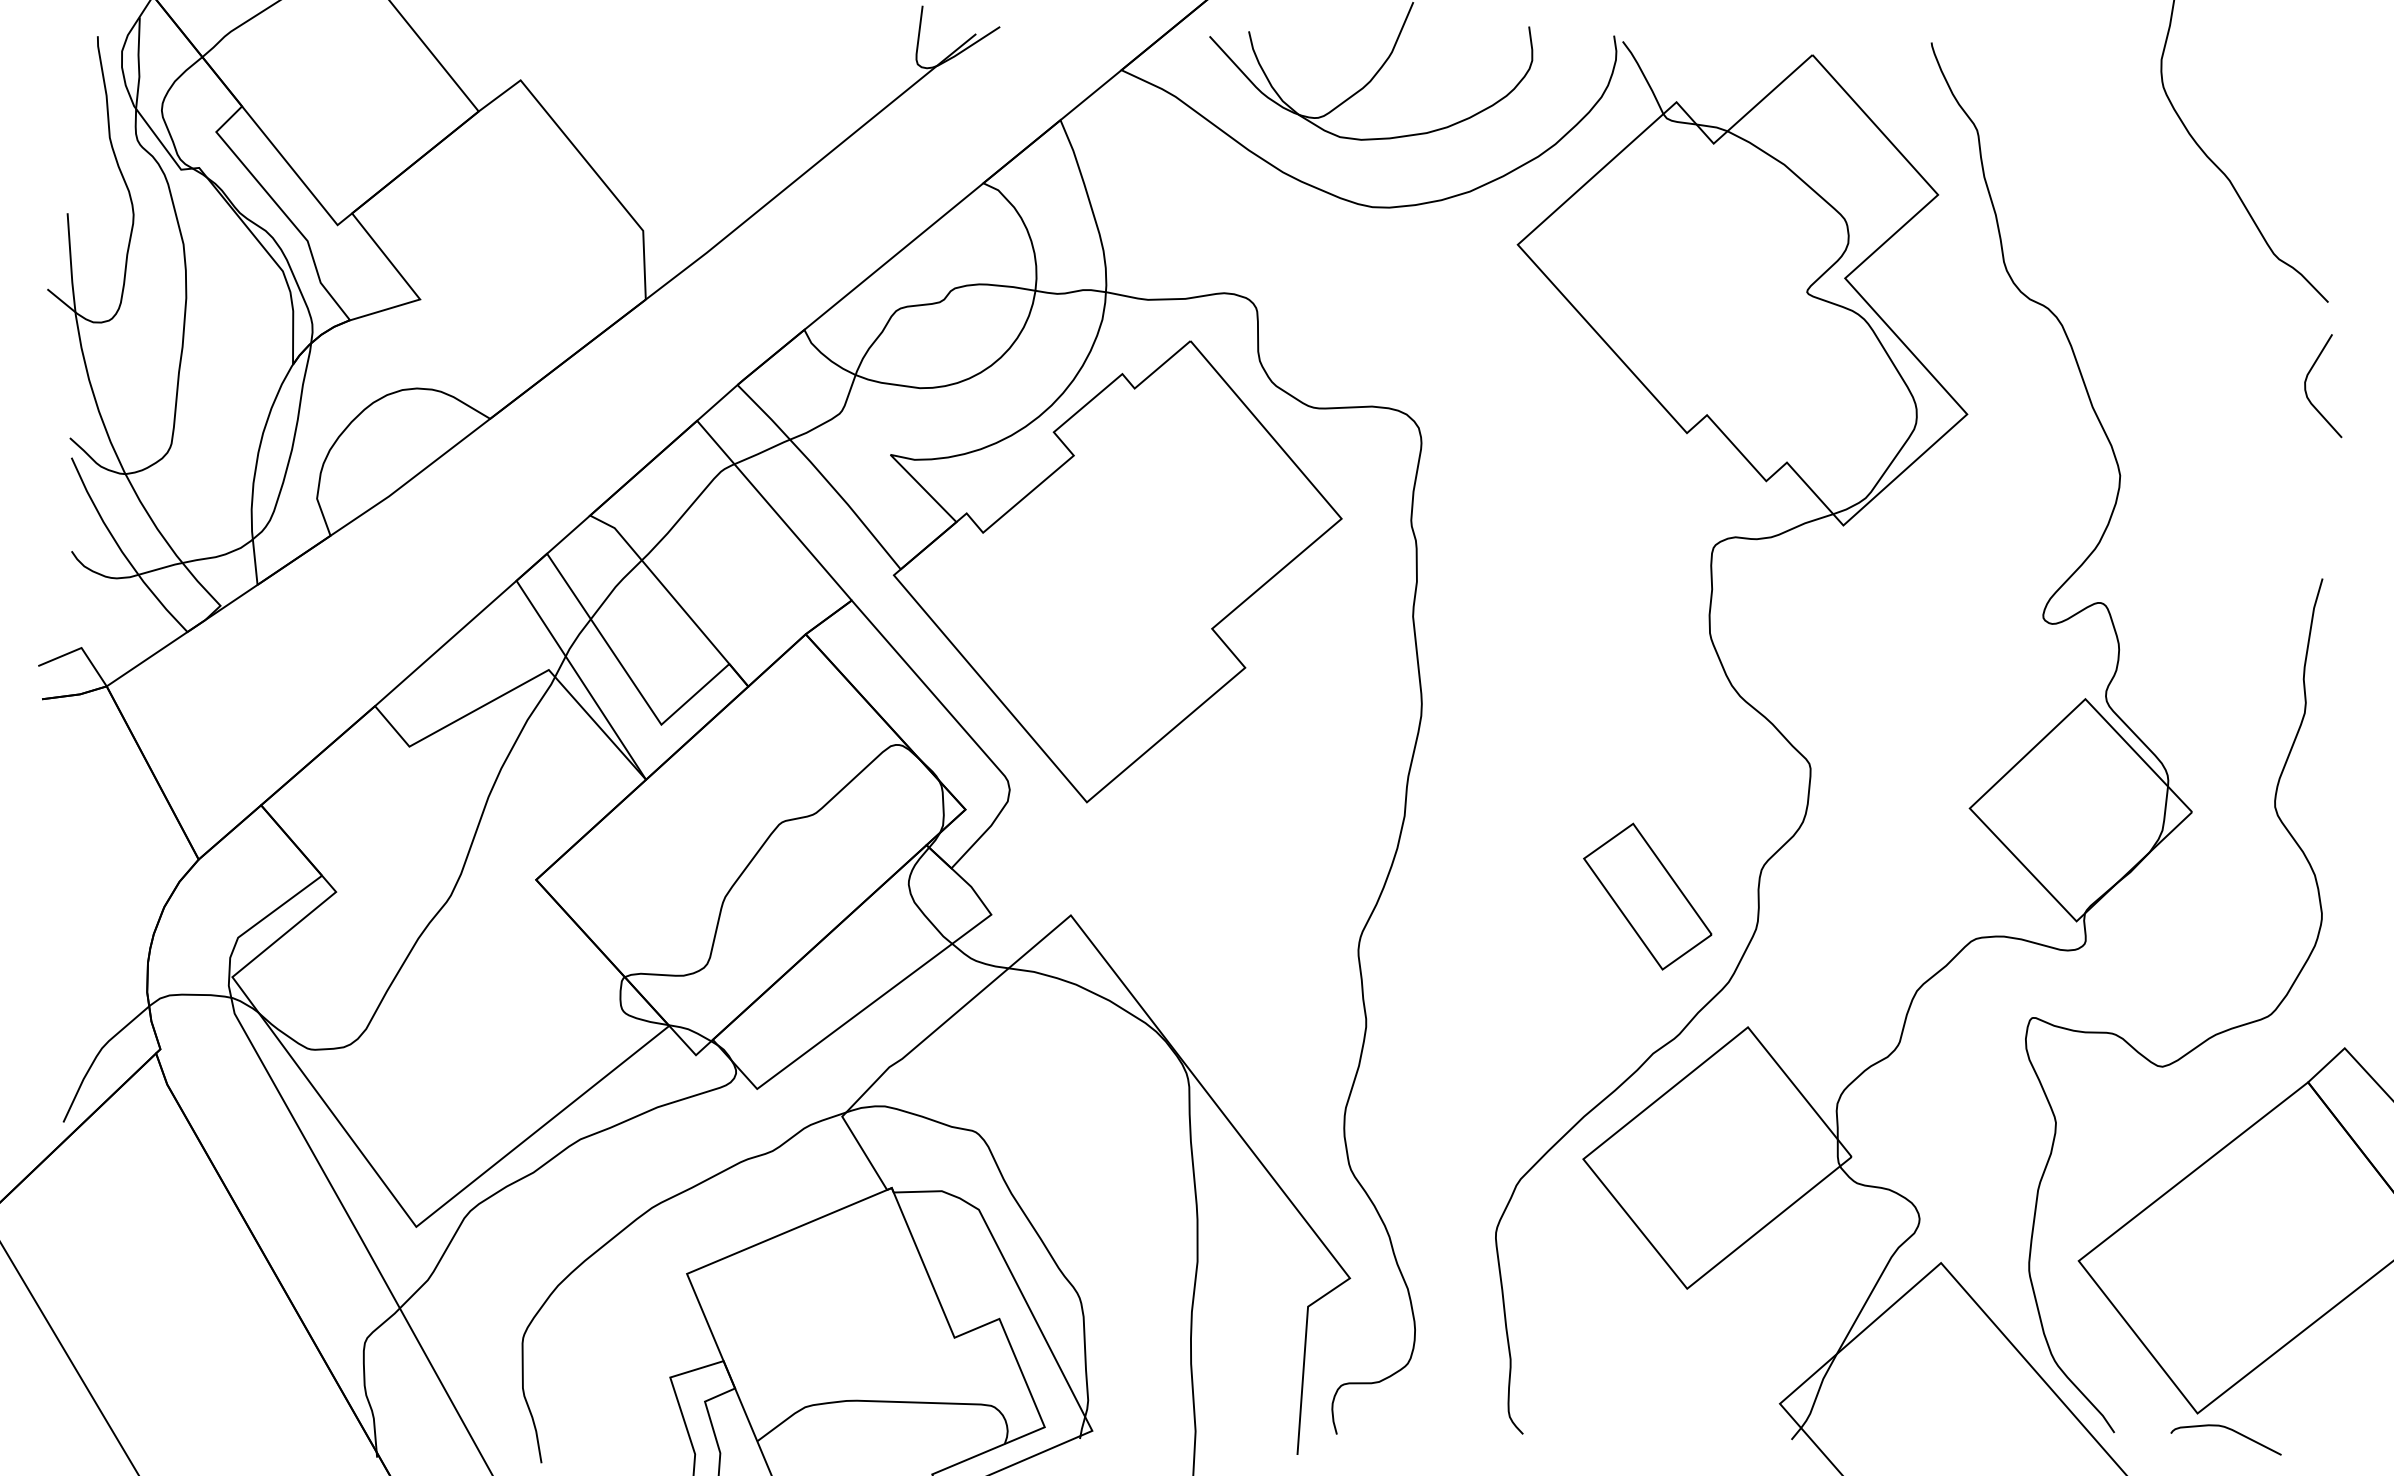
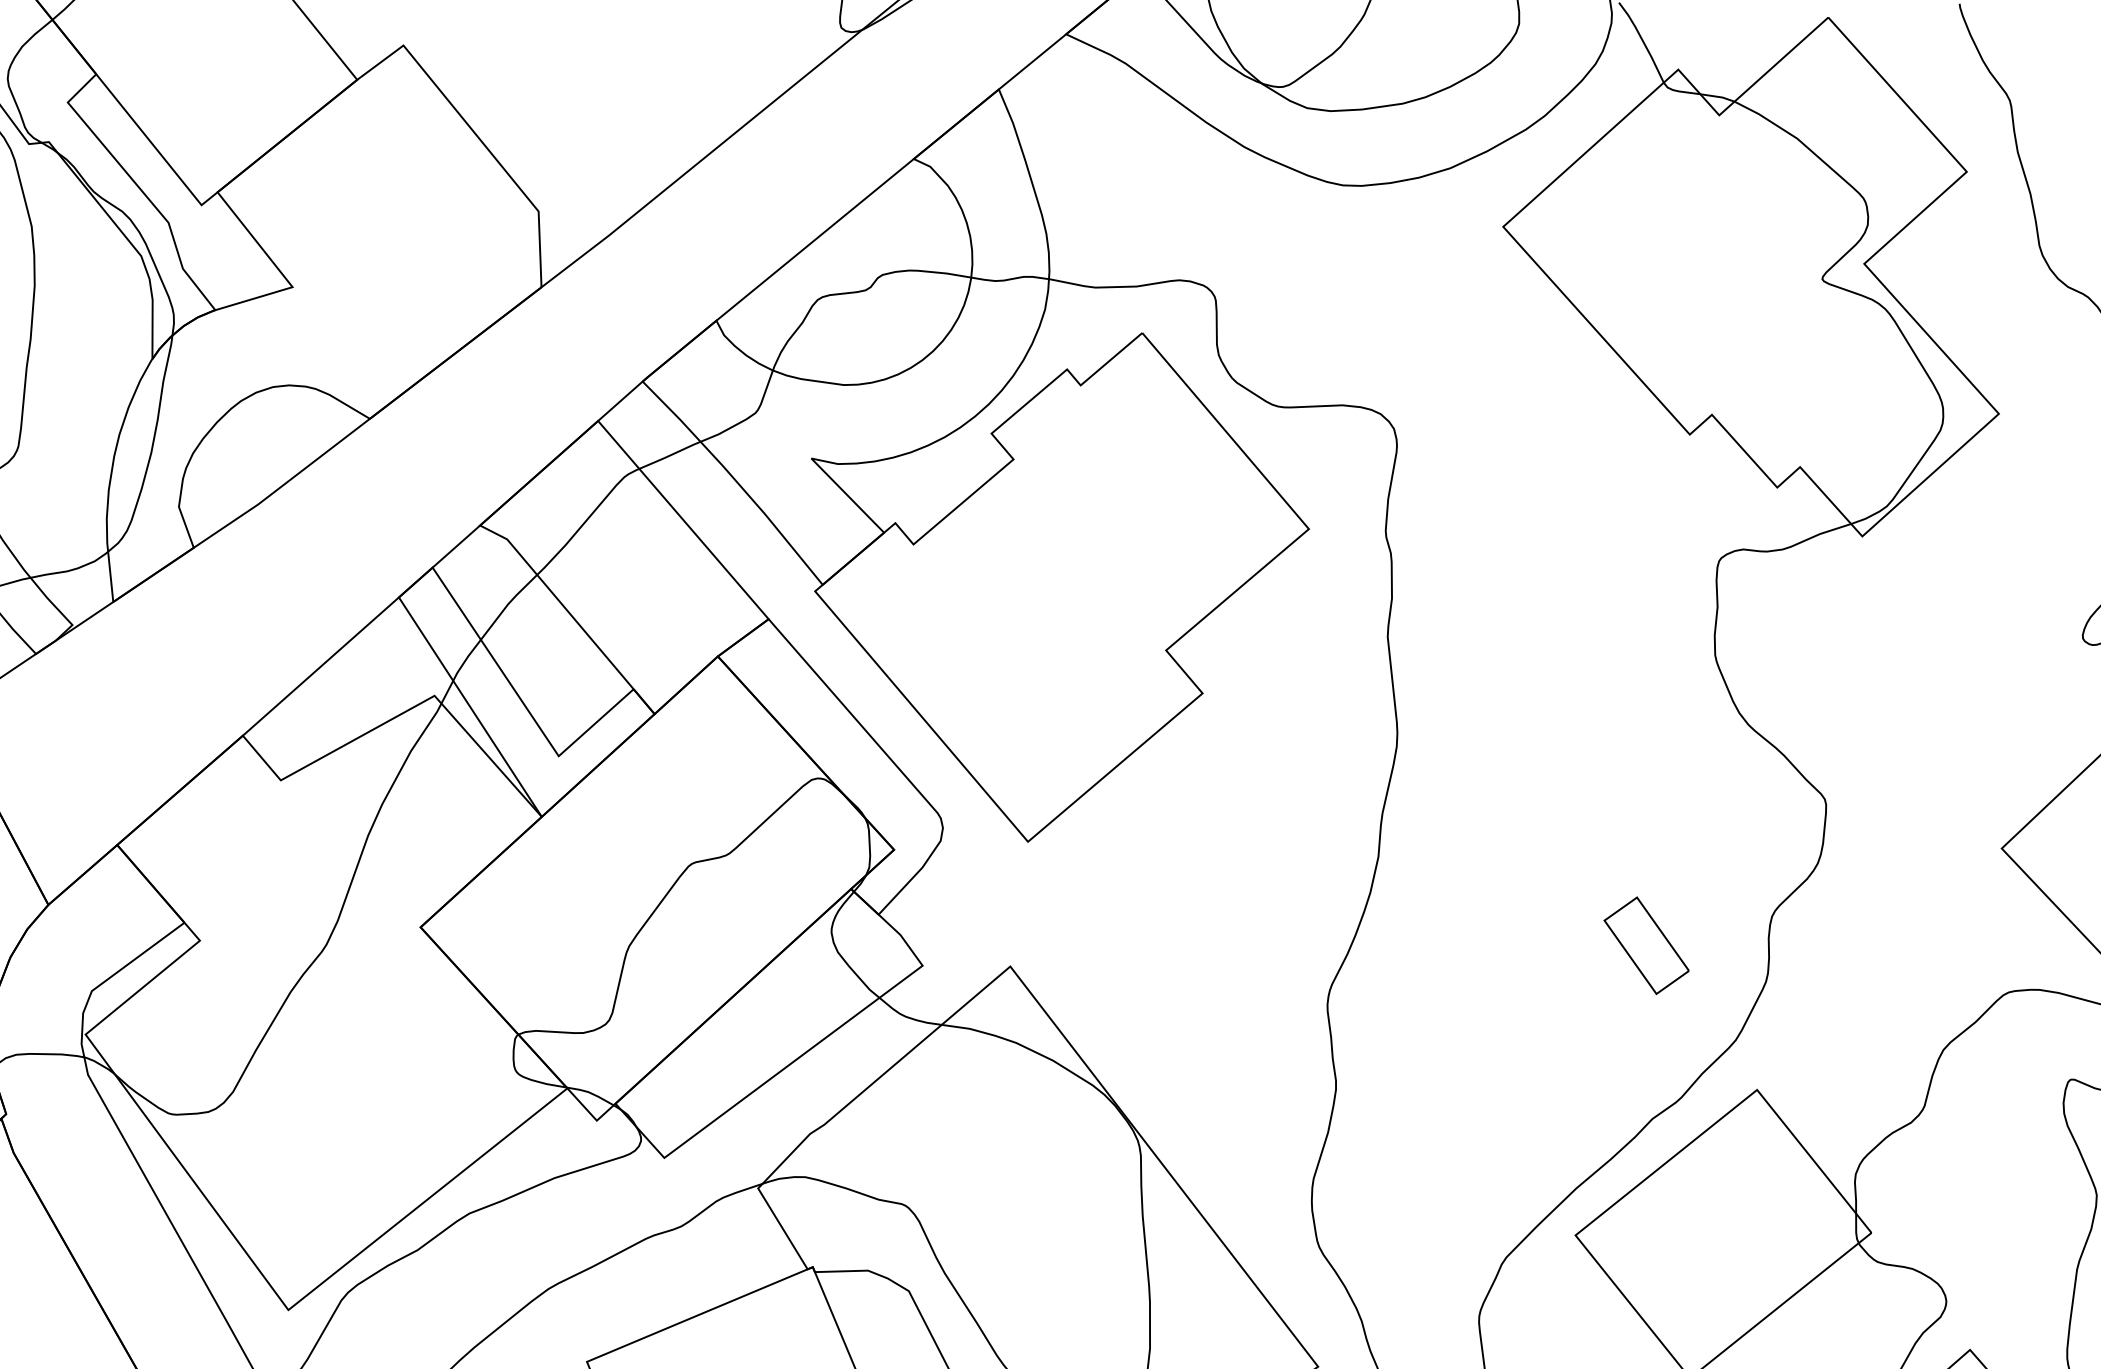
part: (1647, 896) -> (1646, 945), size x0.6

